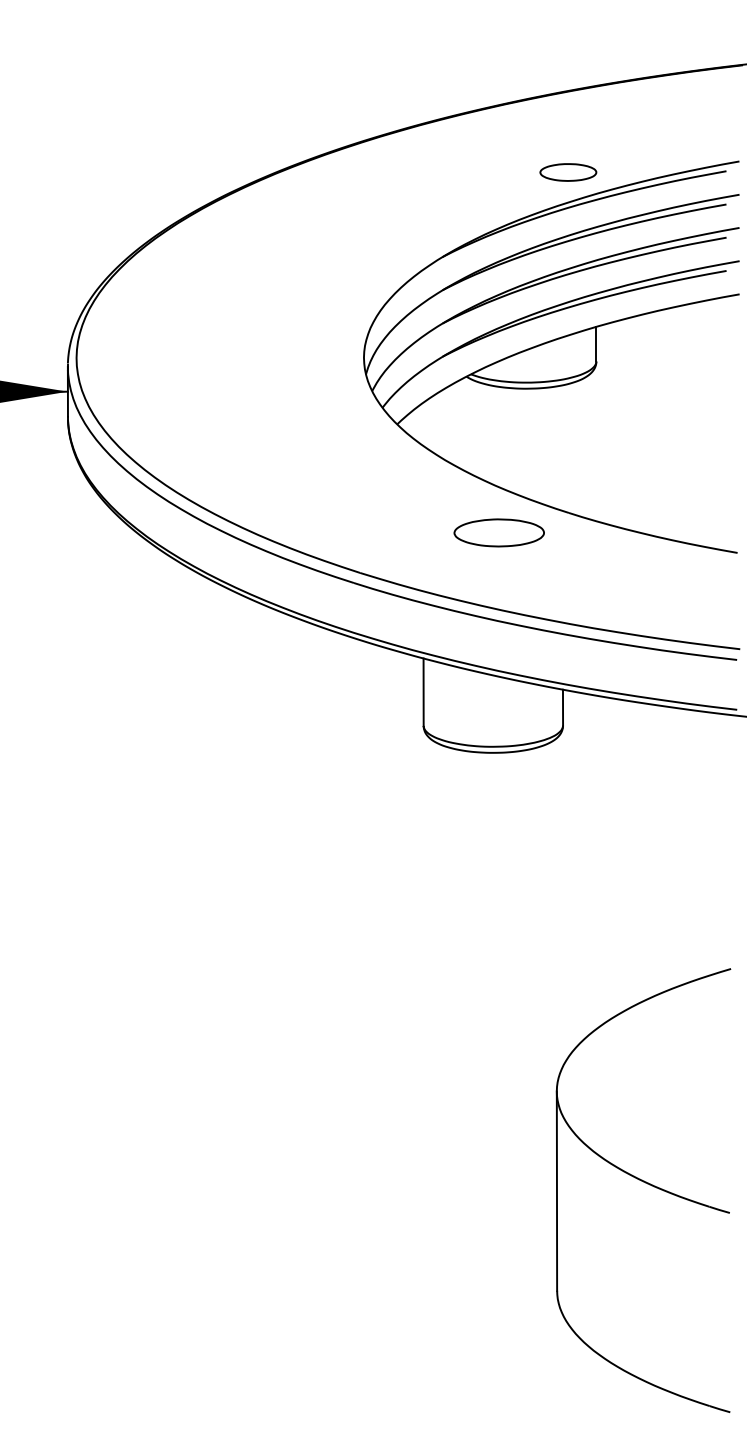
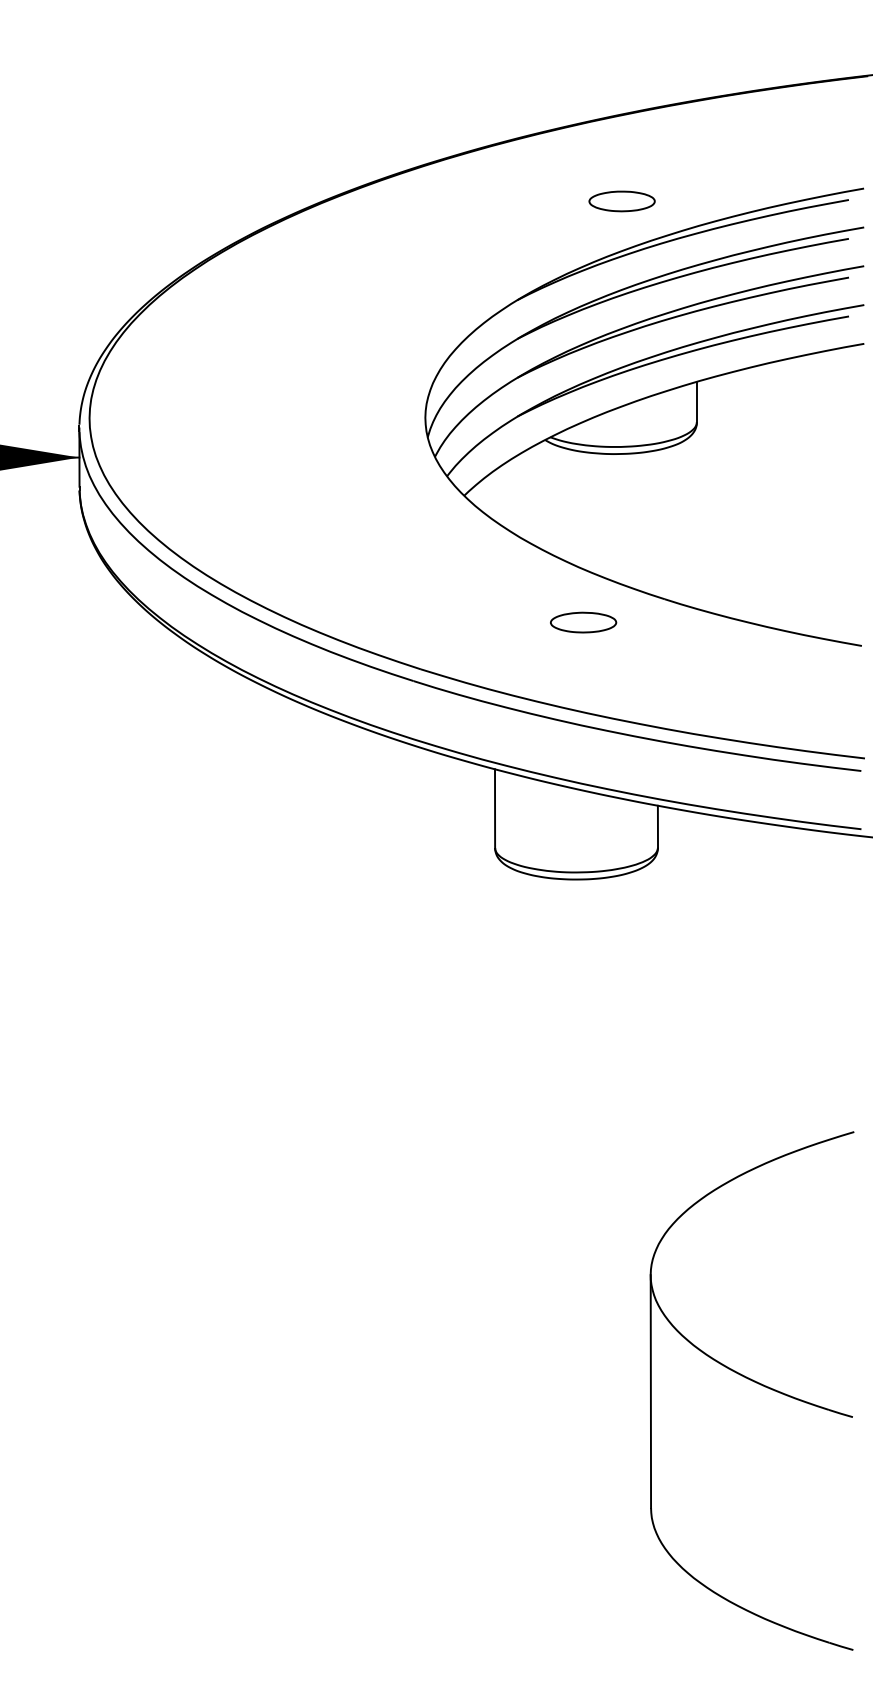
part: (568, 172) -> (622, 201), moved
part: (499, 532) -> (583, 622), size x0.62

